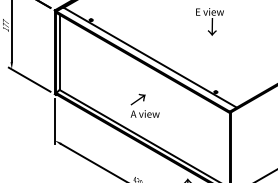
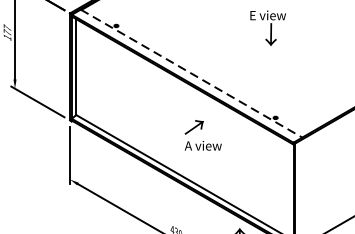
line: (150, 57) -> (192, 73), solid -> dashed
text: (144, 105) -> (202, 134), moved

